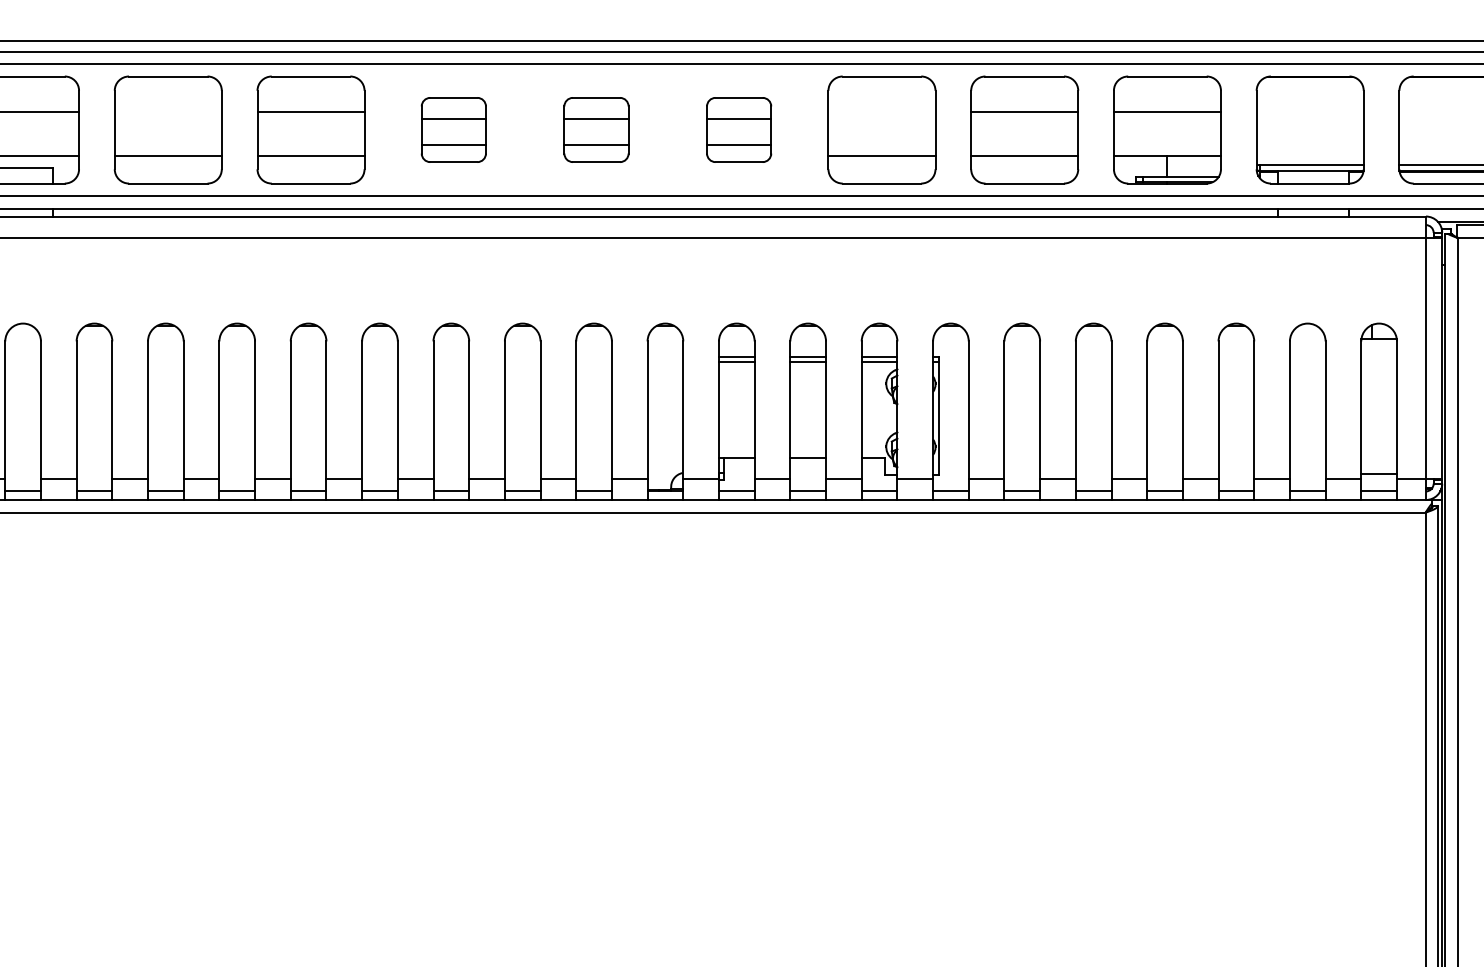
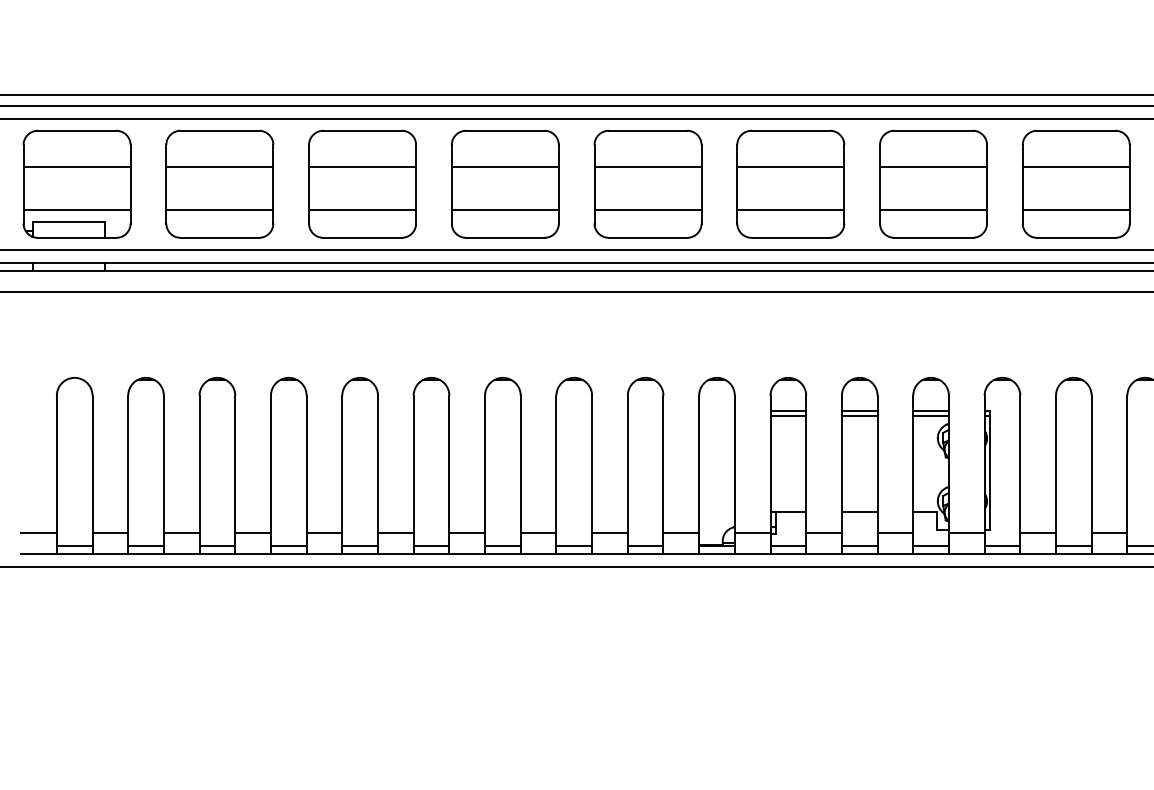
line: (167, 112) -> (219, 166), added
line: (881, 112) -> (933, 166), added
part: (453, 129) -> (505, 183), size x1.67
part: (596, 129) -> (648, 183), size x1.67
part: (738, 129) -> (790, 183), size x1.67

